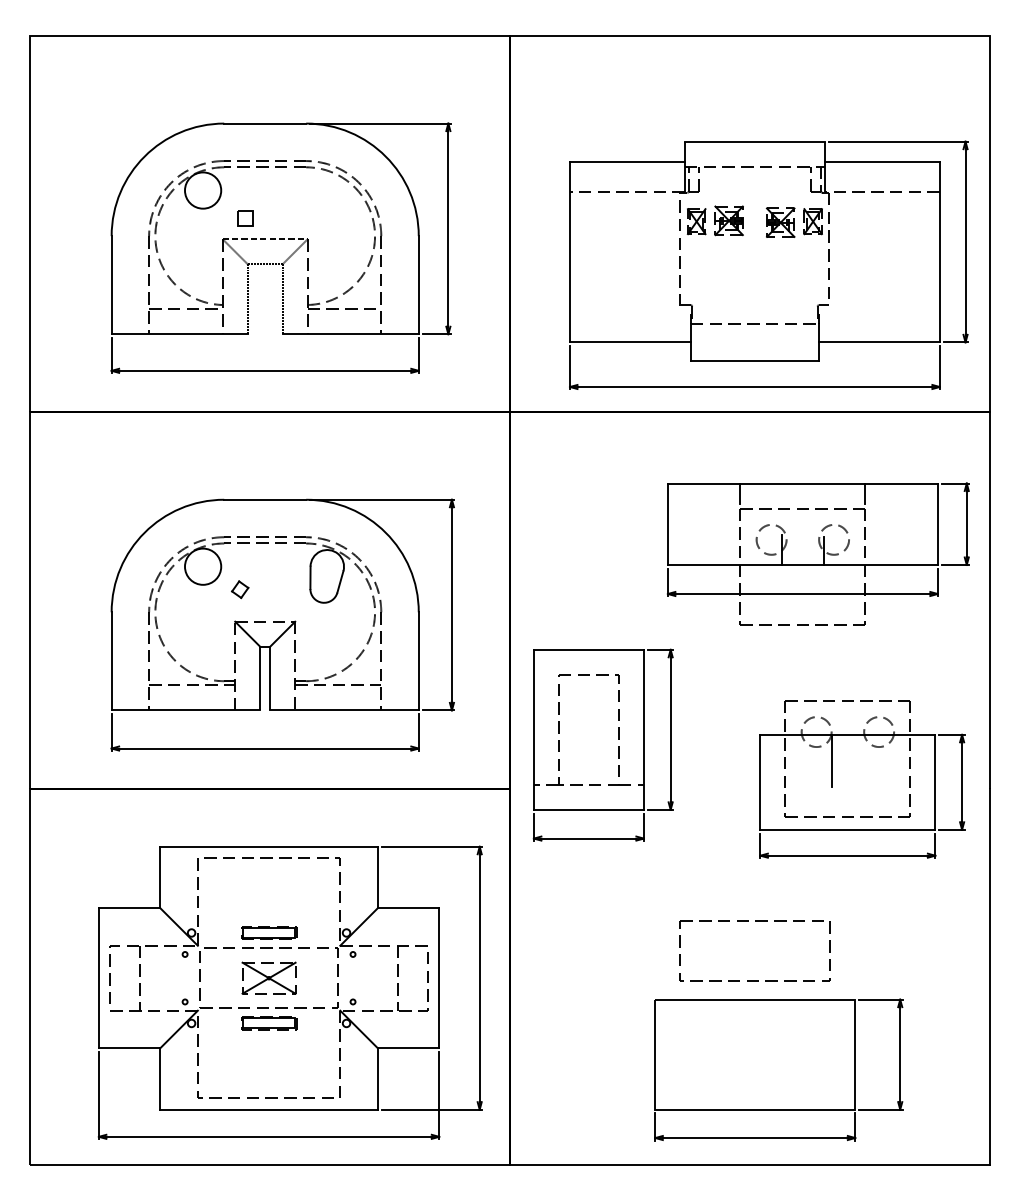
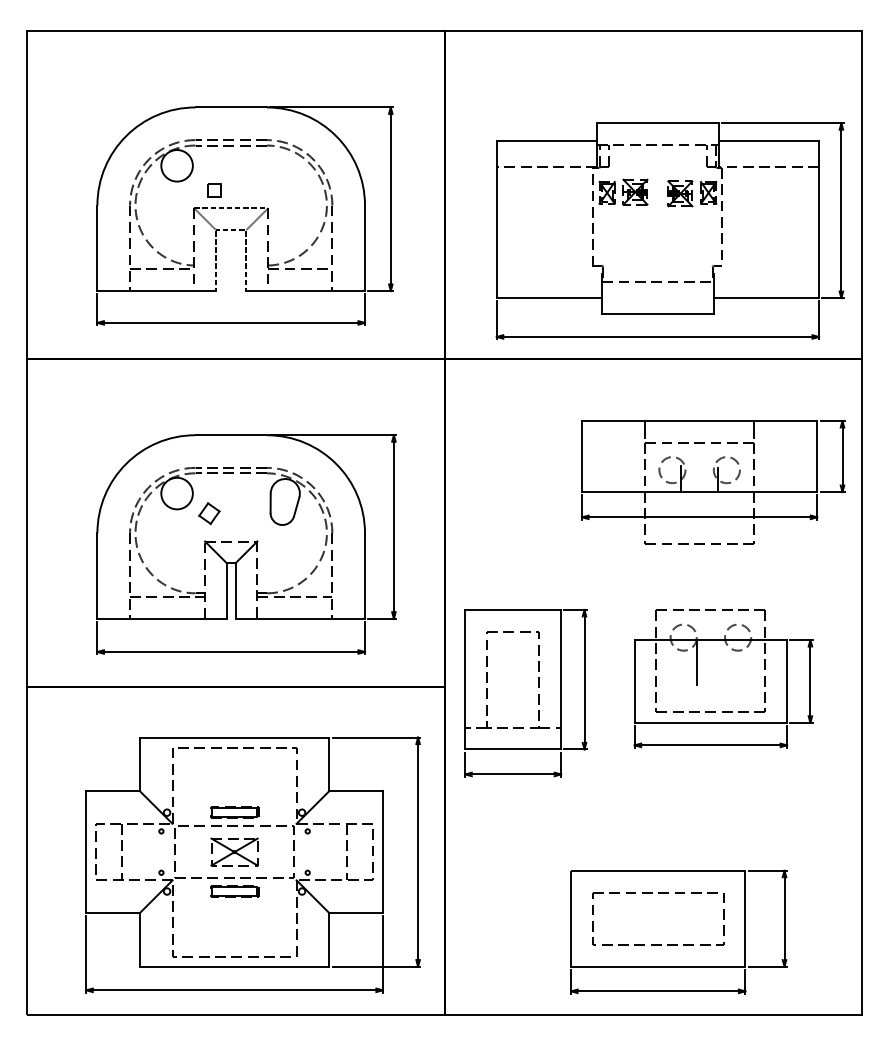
part: (240, 589) -> (209, 513), size x1.43
part: (602, 745) -> (525, 693), moved
part: (862, 778) -> (723, 678), moved
part: (755, 922) -> (658, 893), moved

